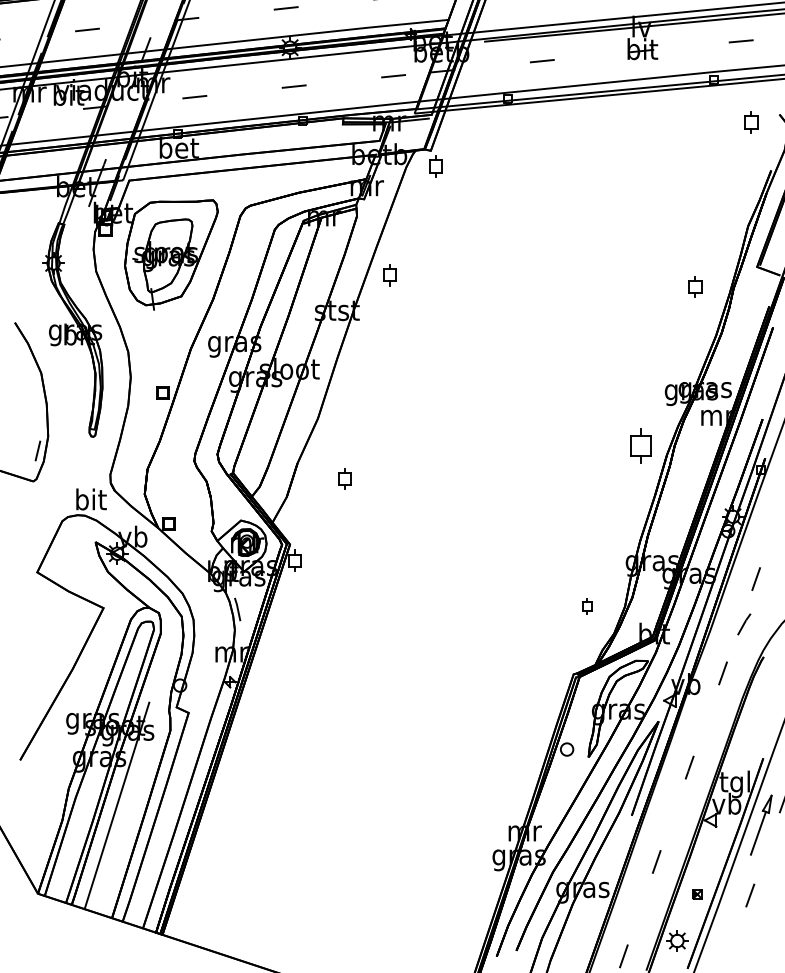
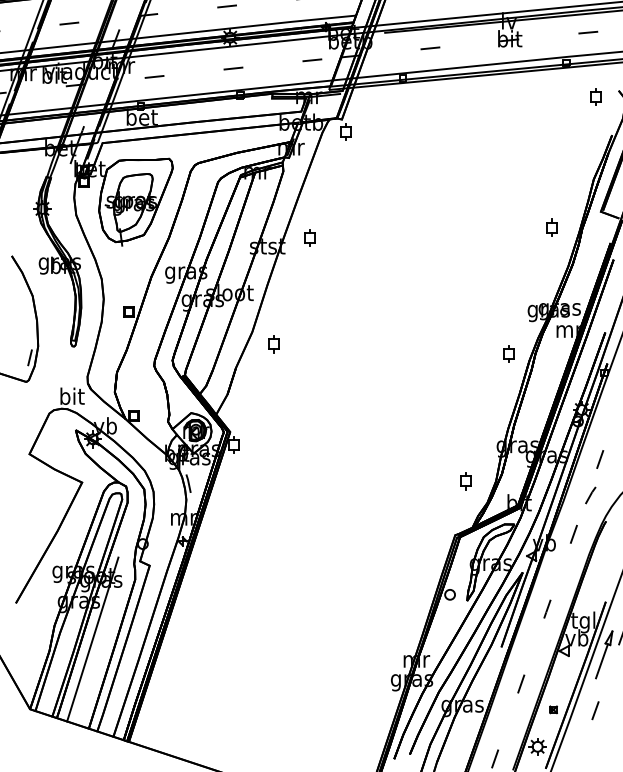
part: (389, 275) -> (309, 238), moved
part: (641, 446) -> (509, 354), size x0.62
part: (344, 478) -> (273, 343), moved
part: (586, 606) -> (465, 481), size x1.43

